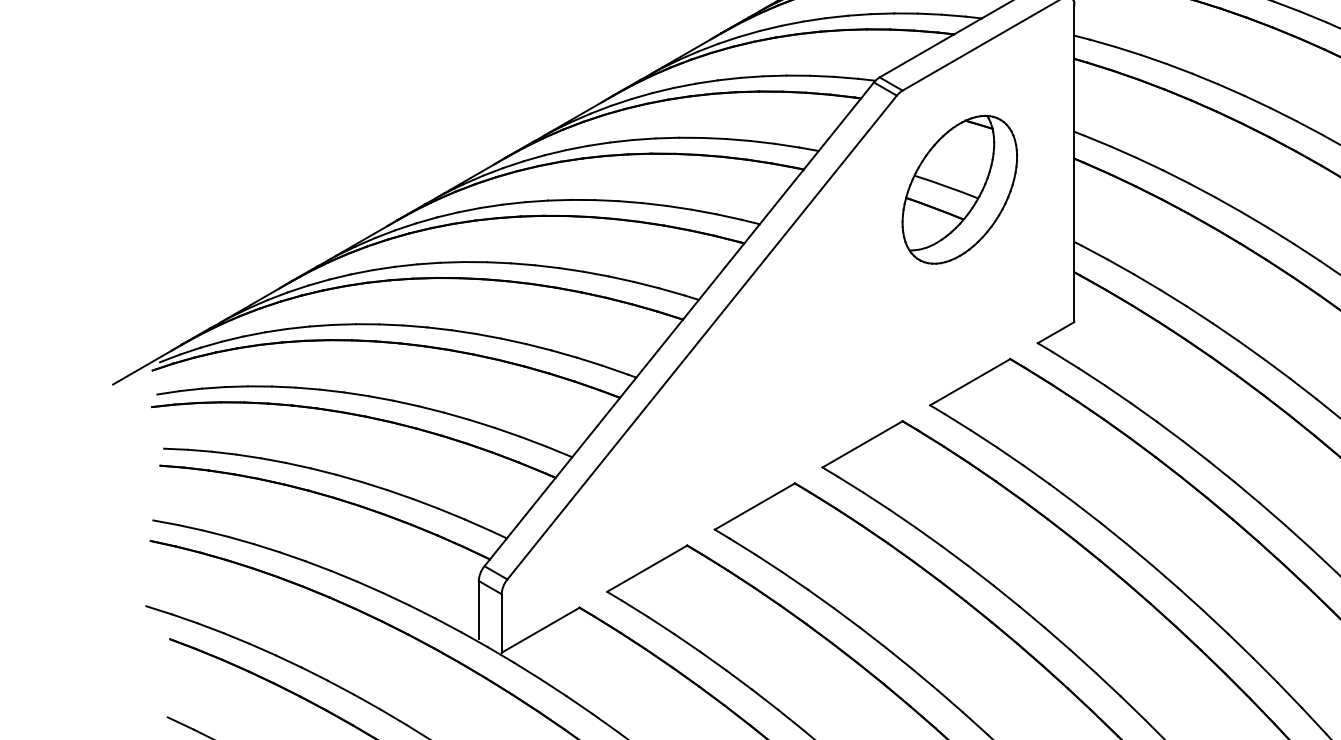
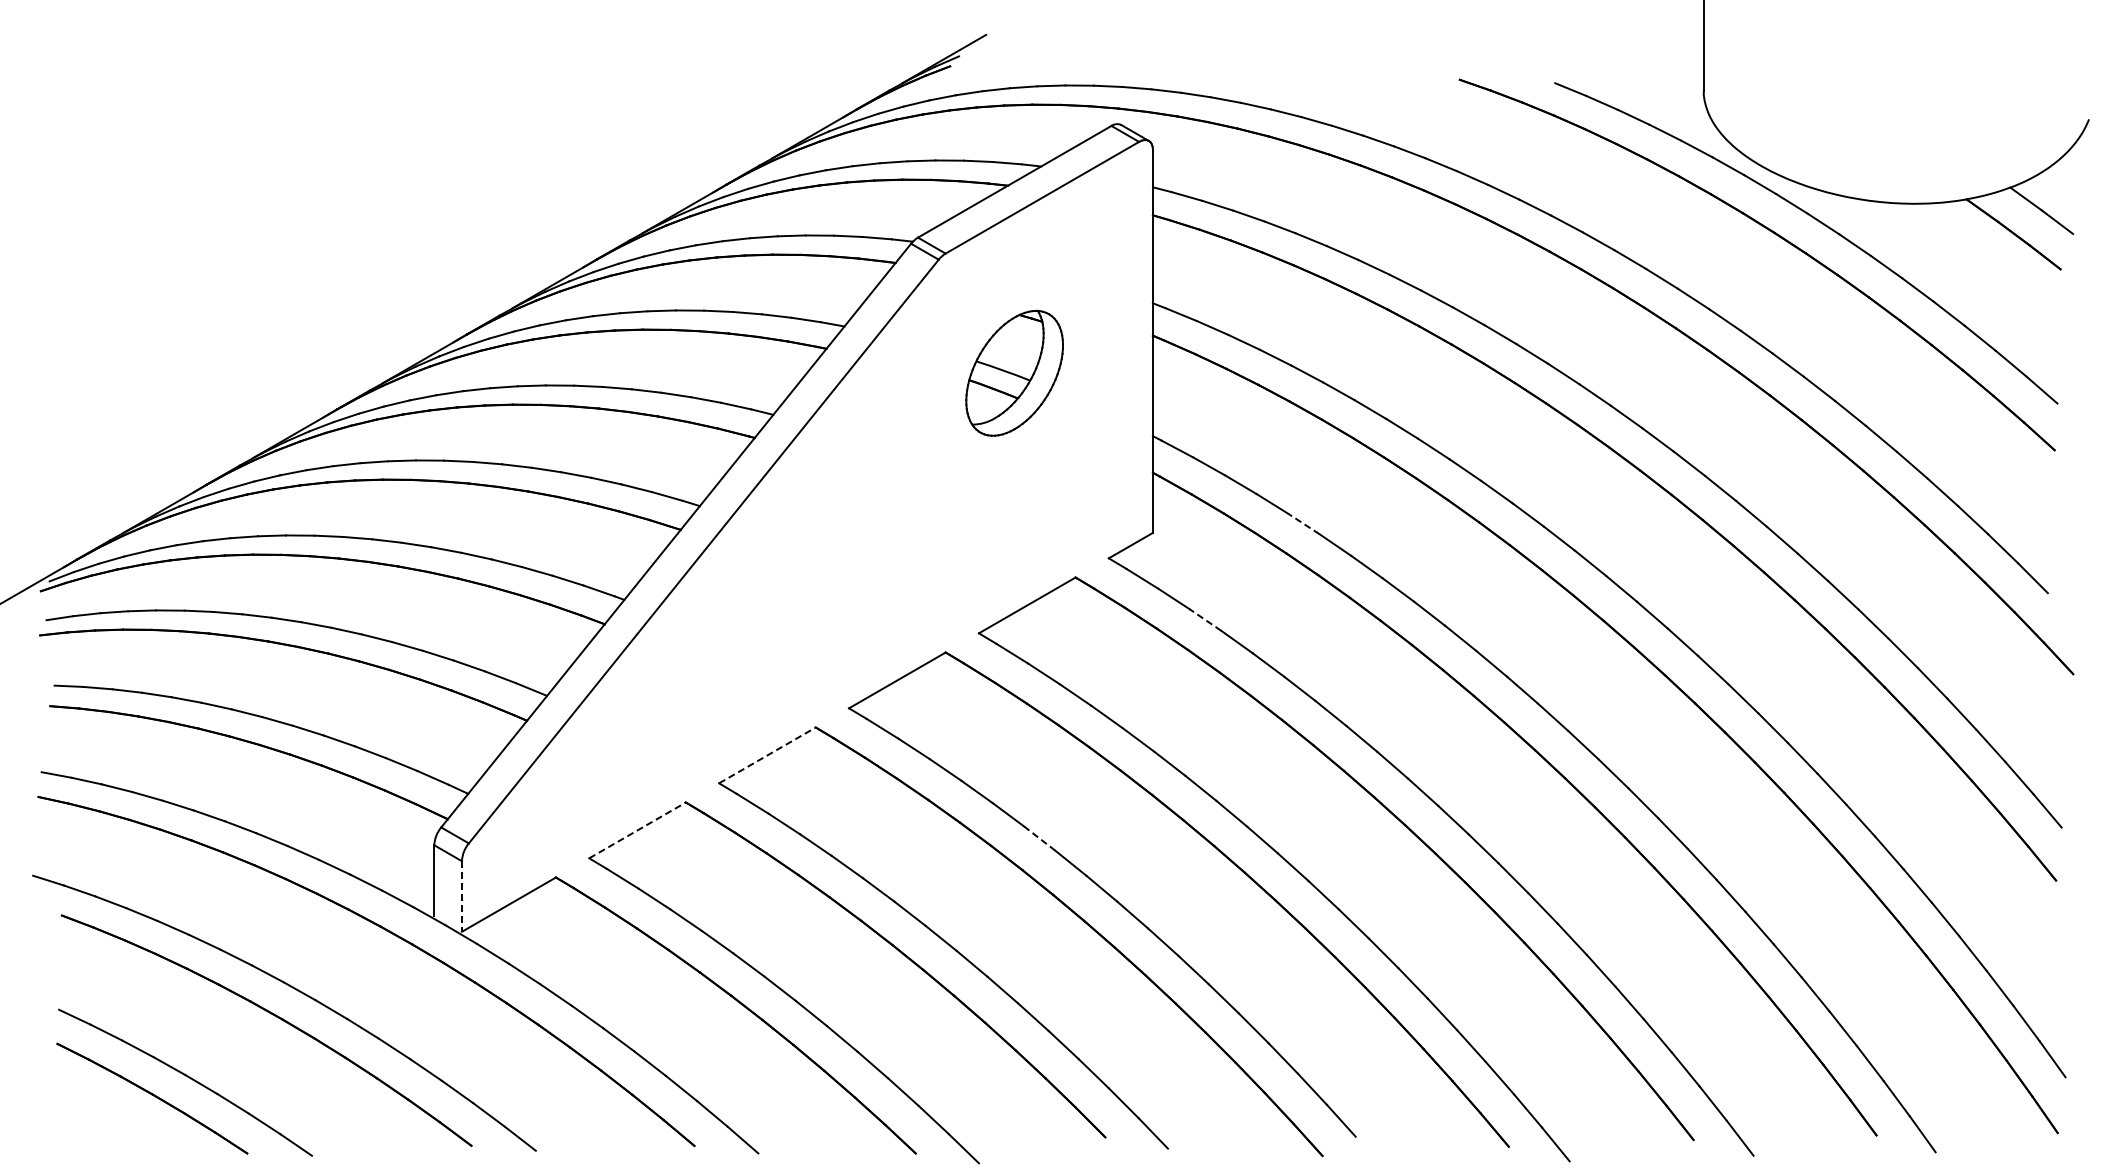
part: (959, 190) -> (1014, 373), size x0.7
line: (1199, 314) -> (1303, 523), solid -> dashed
line: (1117, 393) -> (1205, 619), solid -> dashed
line: (754, 506) -> (767, 755), solid -> dashed
line: (647, 568) -> (637, 830), solid -> dashed
line: (980, 575) -> (1039, 838), solid -> dashed
line: (501, 624) -> (461, 897), solid -> dashed

